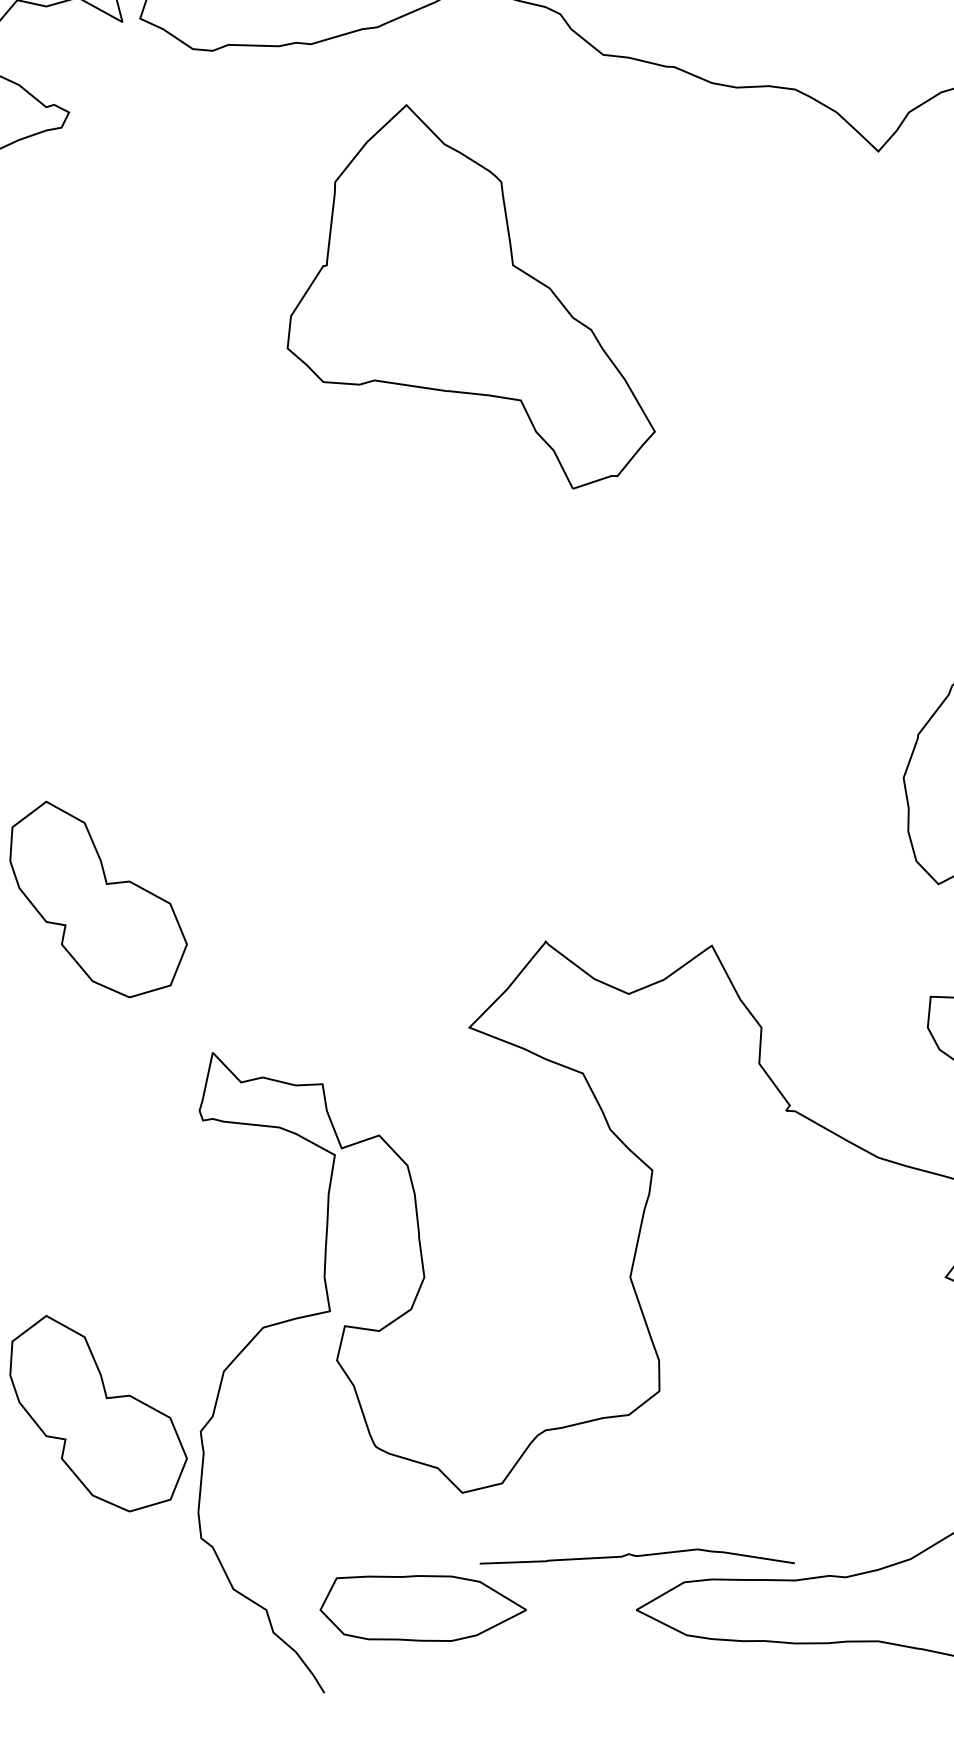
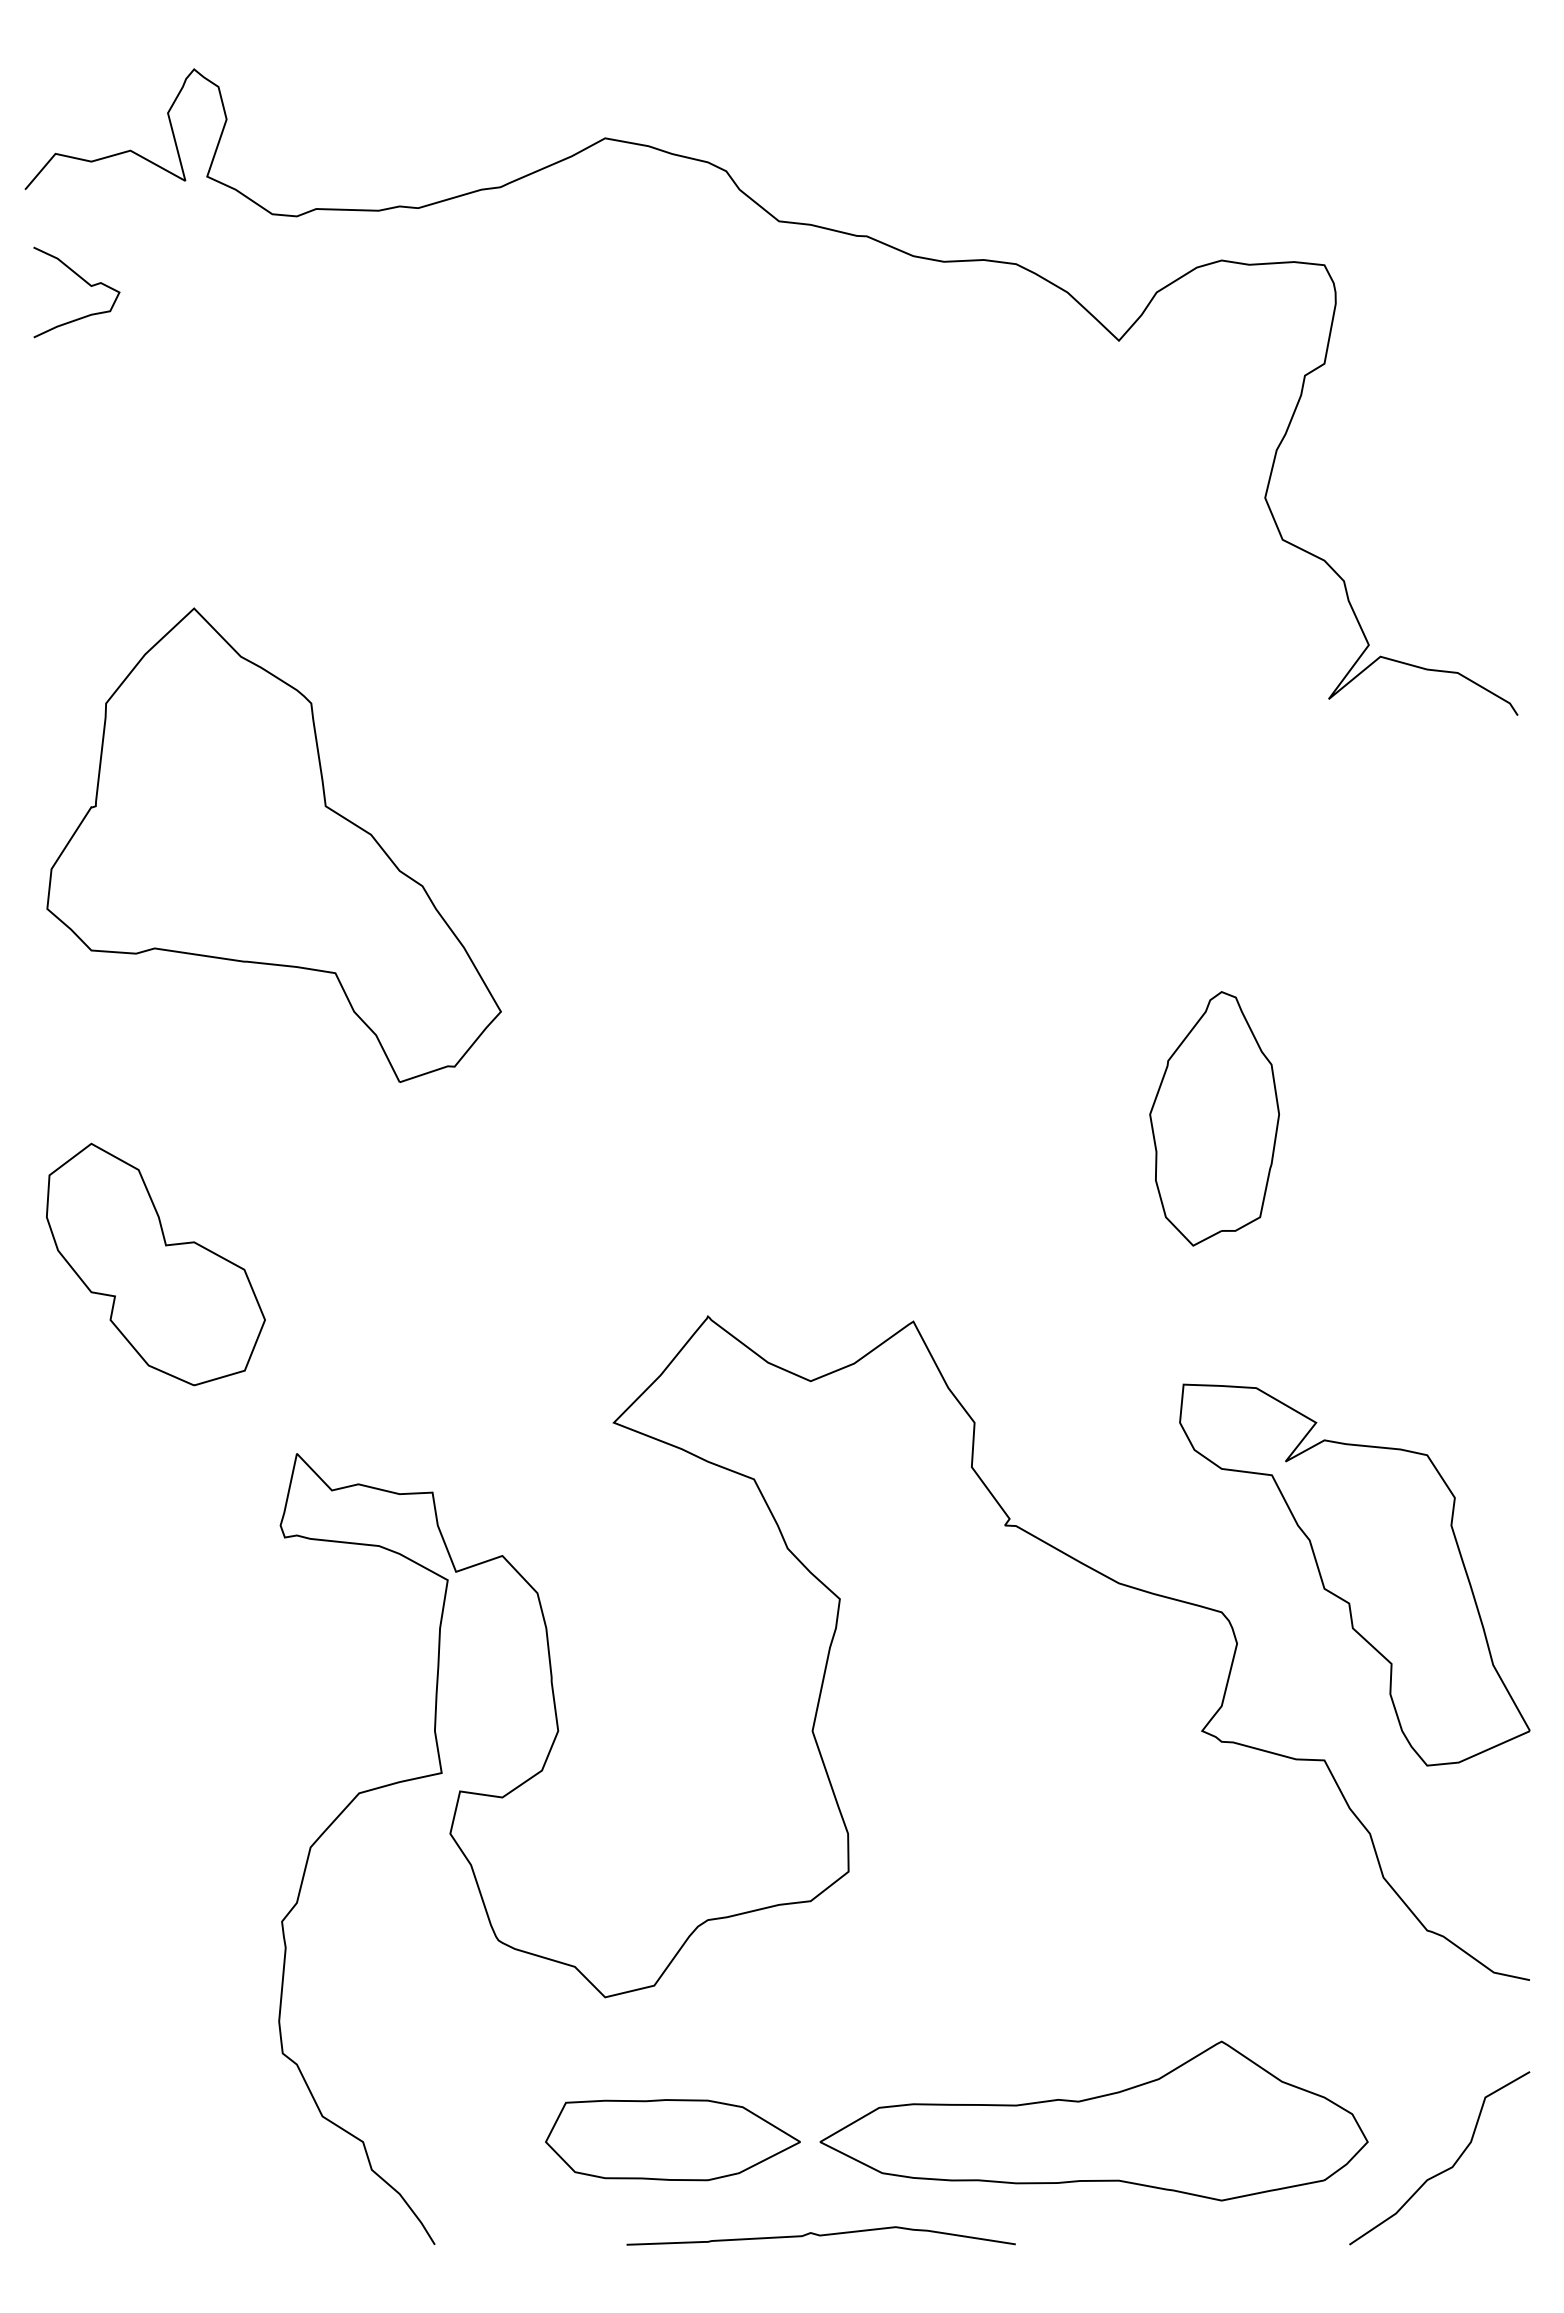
part: (470, 296) -> (273, 844), moved
part: (98, 1413) -> (155, 1899), removed
curve: (636, 1556) -> (820, 2235), moved
part: (422, 1608) -> (672, 2140), moved

